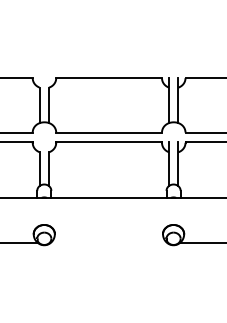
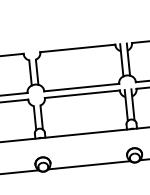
line: (108, 242) -> (89, 165), added

